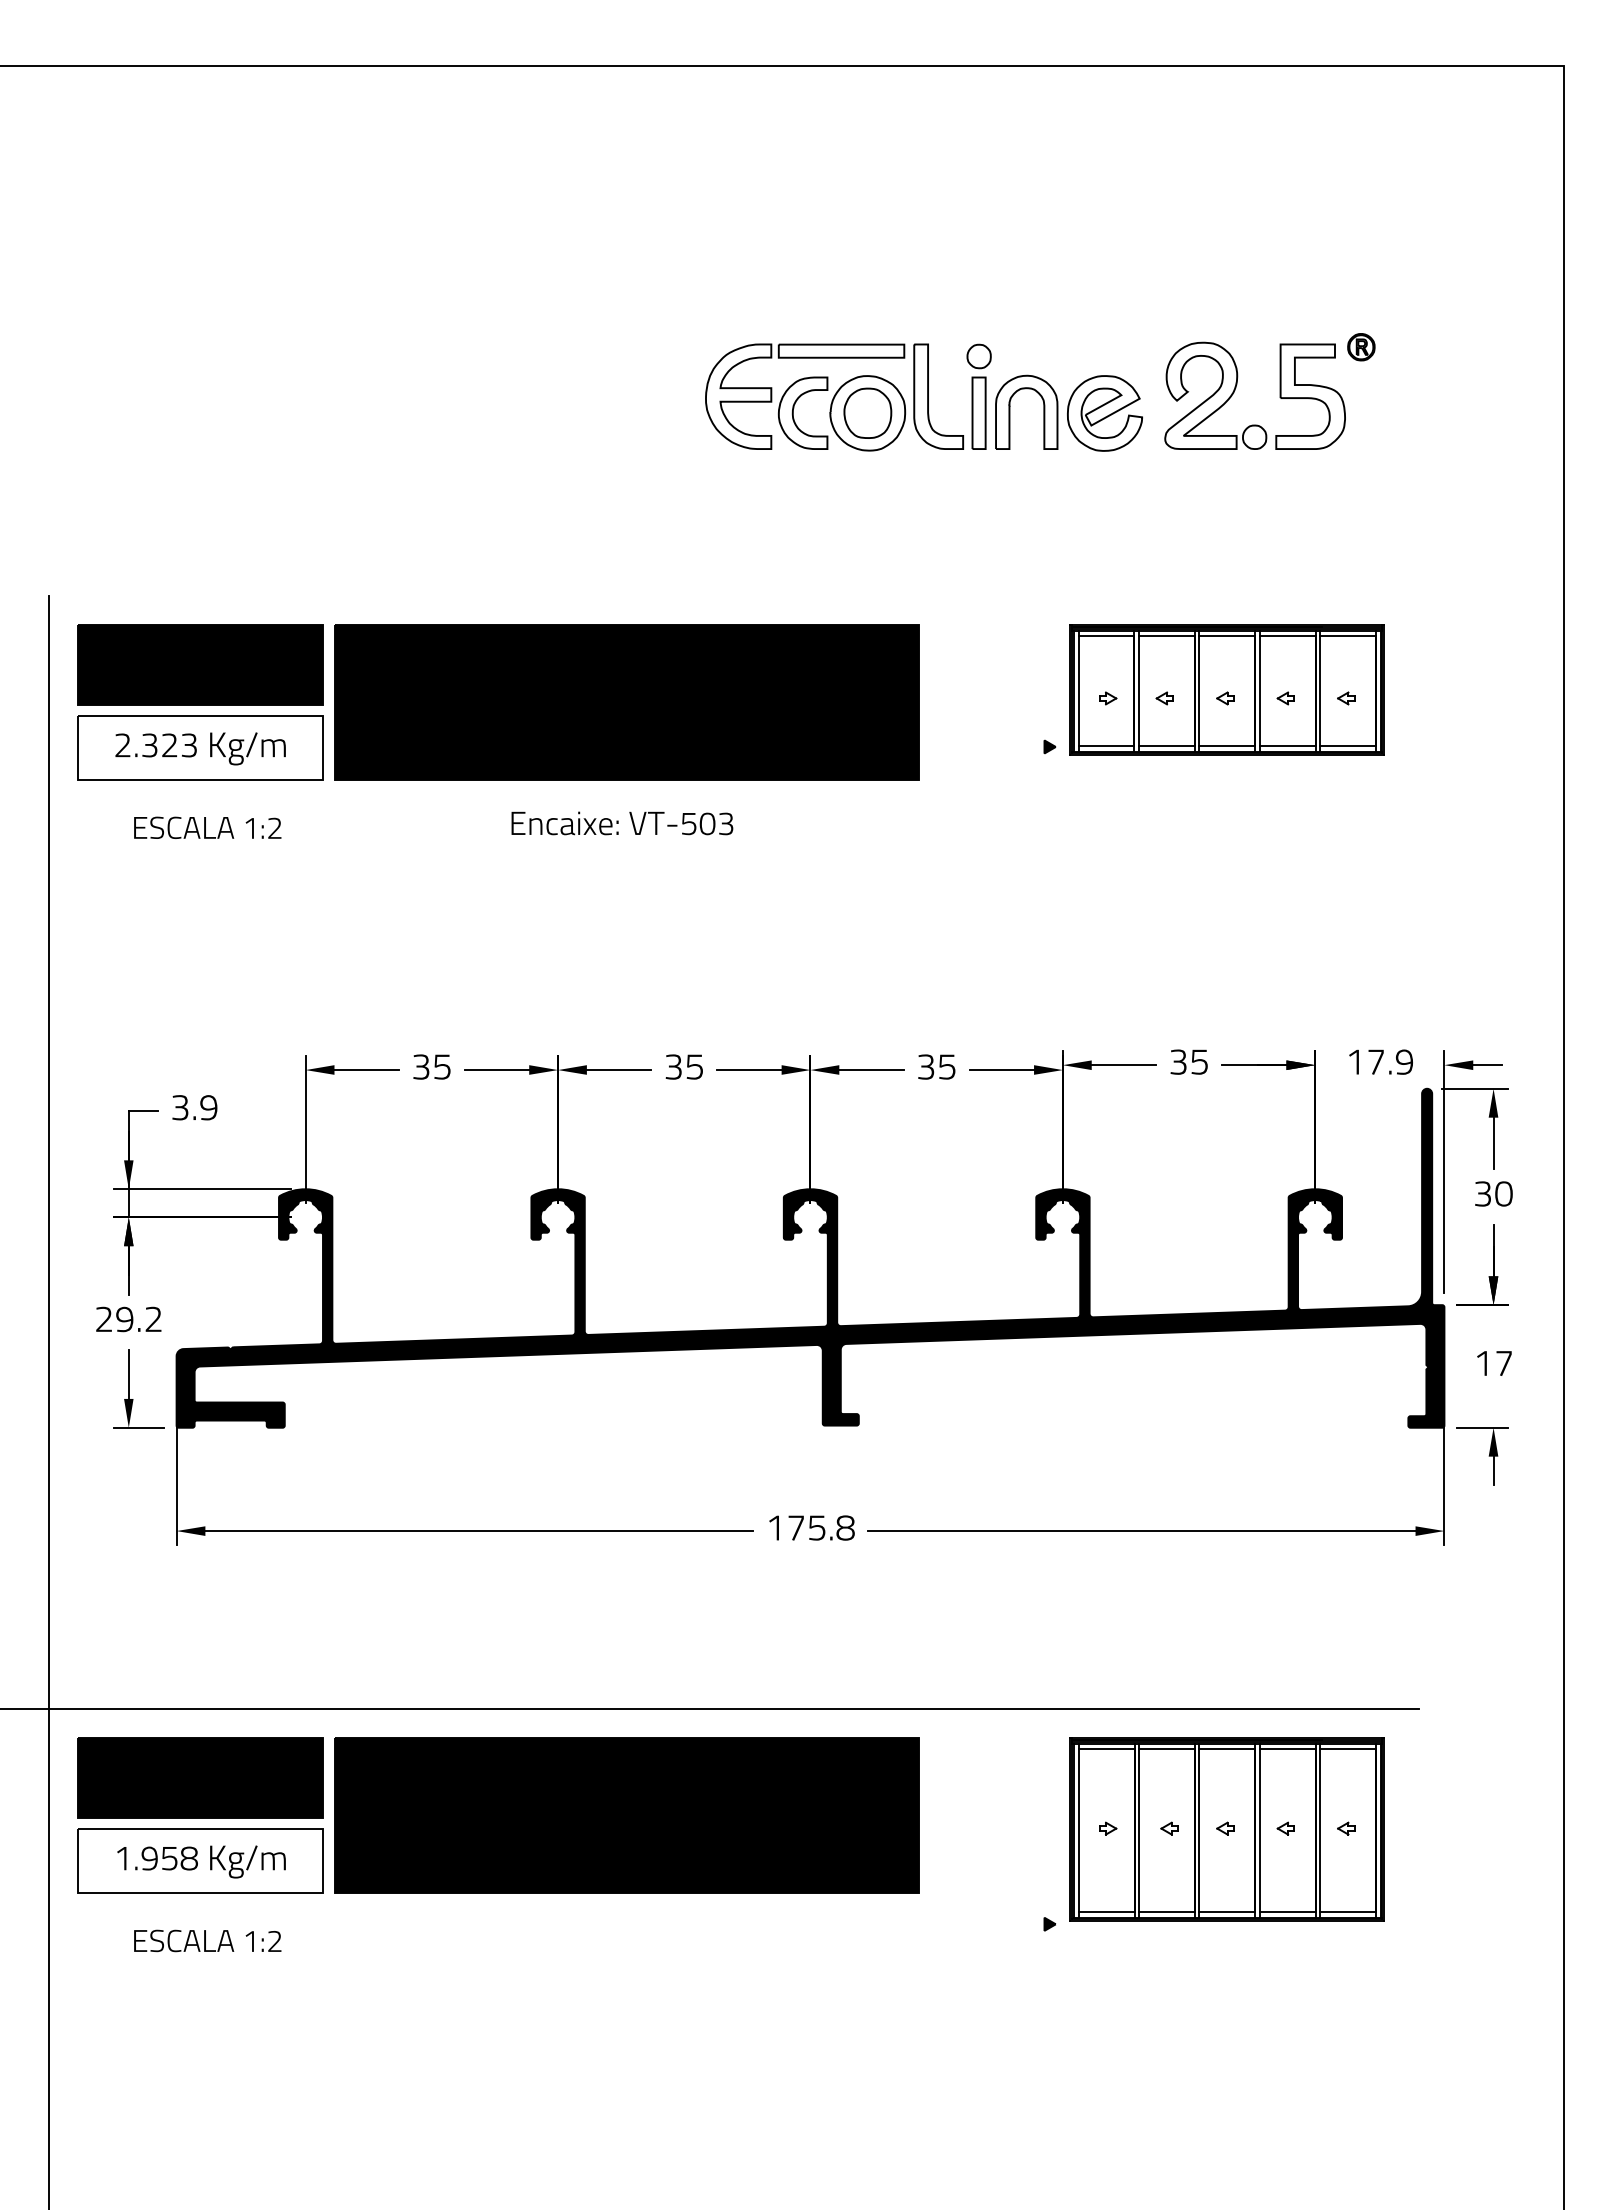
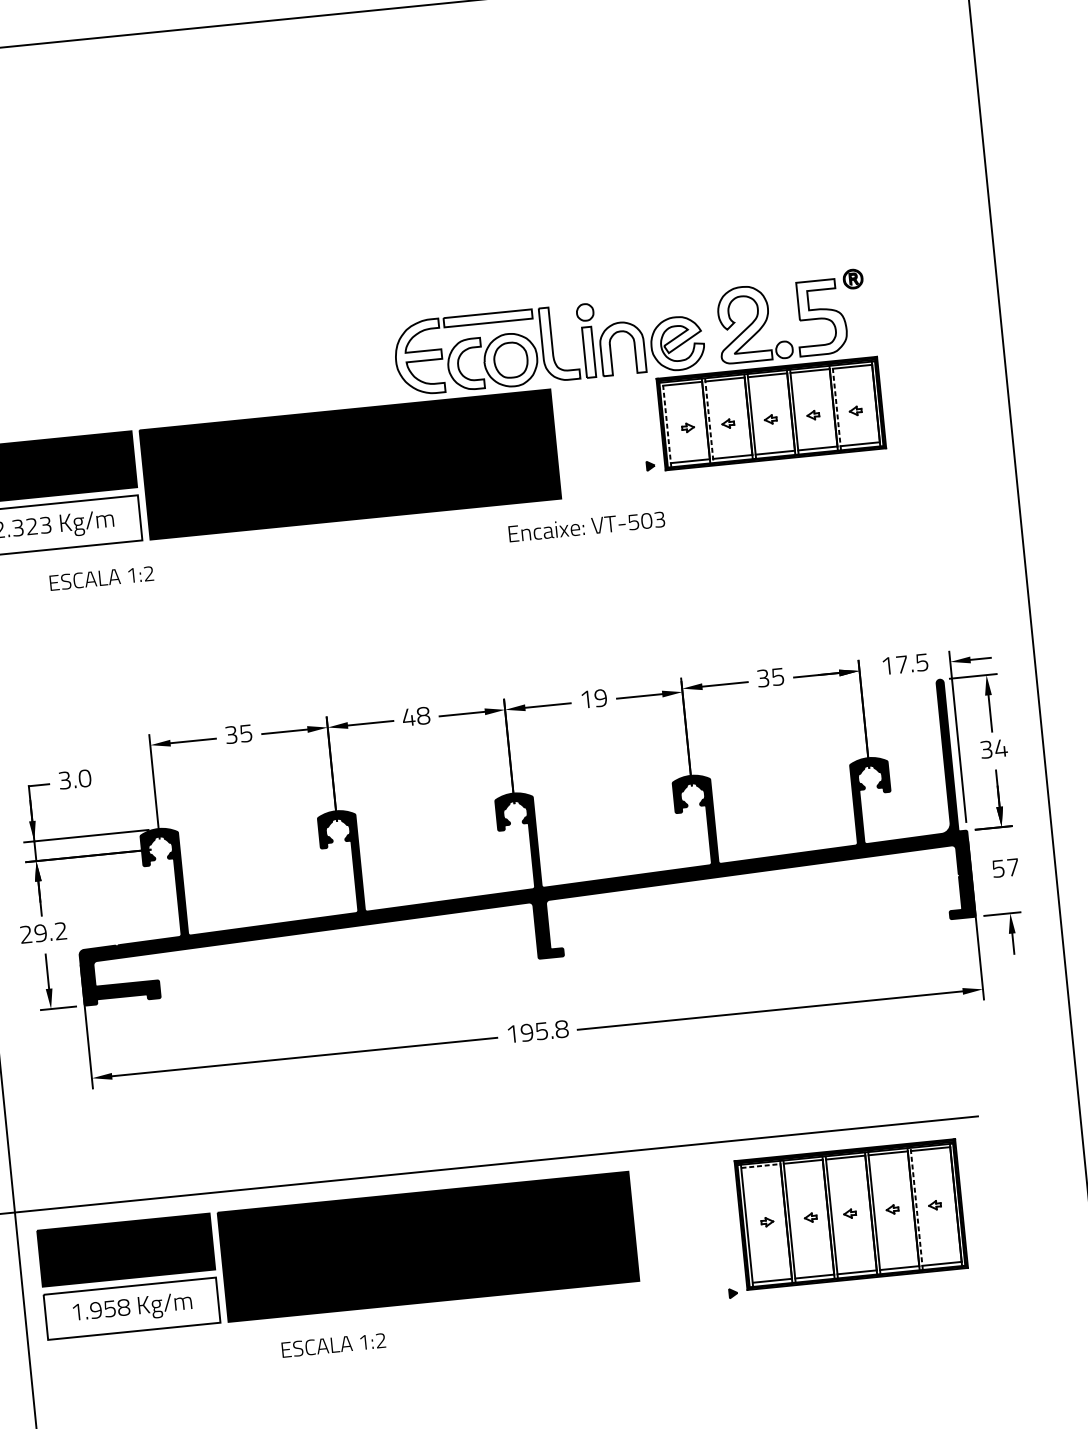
part: (1040, 392) -> (630, 333), moved
line: (1078, 690) -> (666, 424), solid -> dashed
line: (1320, 690) -> (836, 407), solid -> dashed
line: (1138, 691) -> (709, 420), solid -> dashed
text: (622, 823) -> (586, 526), moved
text: (207, 827) -> (101, 577), moved
text: (1403, 1061) -> (921, 662), 17.9 -> 17.5
text: (683, 1066) -> (415, 716), 35 -> 48
text: (936, 1066) -> (593, 698), 35 -> 19
text: (208, 1107) -> (84, 778), 3.9 -> 3.0
text: (1503, 1193) -> (1000, 747), 30 -> 34
text: (1483, 1363) -> (998, 868), 17 -> 57
text: (795, 1527) -> (526, 1032), 175.8 -> 195.8
line: (1106, 1748) -> (760, 1165), solid -> dashed
line: (1320, 1831) -> (916, 1209), solid -> dashed
text: (207, 1940) -> (333, 1344), moved

